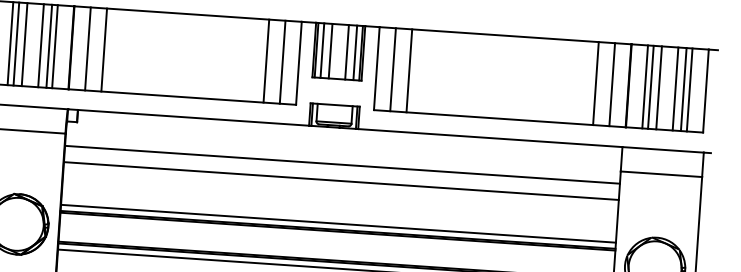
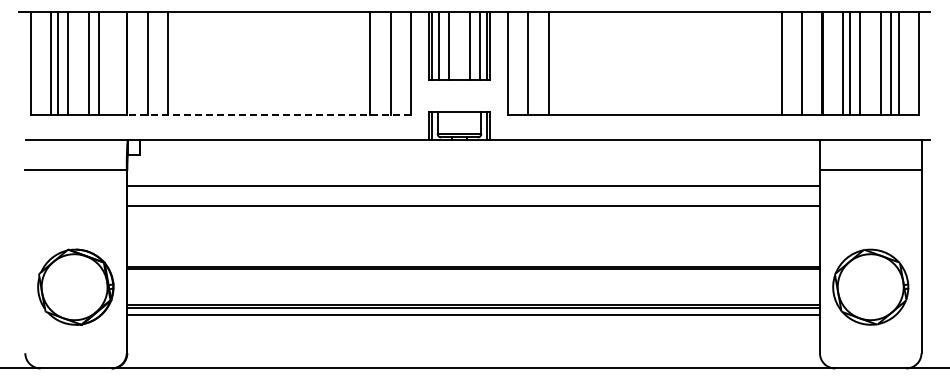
line: (55, 46) -> (106, 63), removed
line: (182, 97) -> (269, 115), solid -> dashed
line: (338, 223) -> (473, 259), removed

